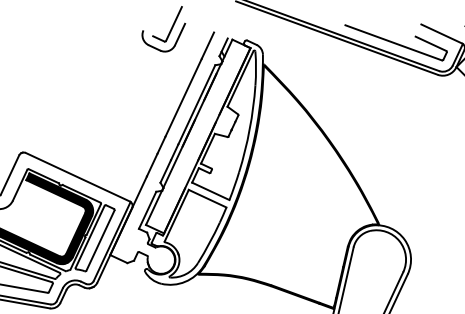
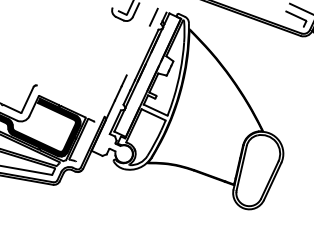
line: (393, 42) -> (272, 15), removed
line: (182, 97) -> (137, 50), removed
line: (77, 176) -> (70, 100), removed
line: (100, 240) -> (85, 141), removed

